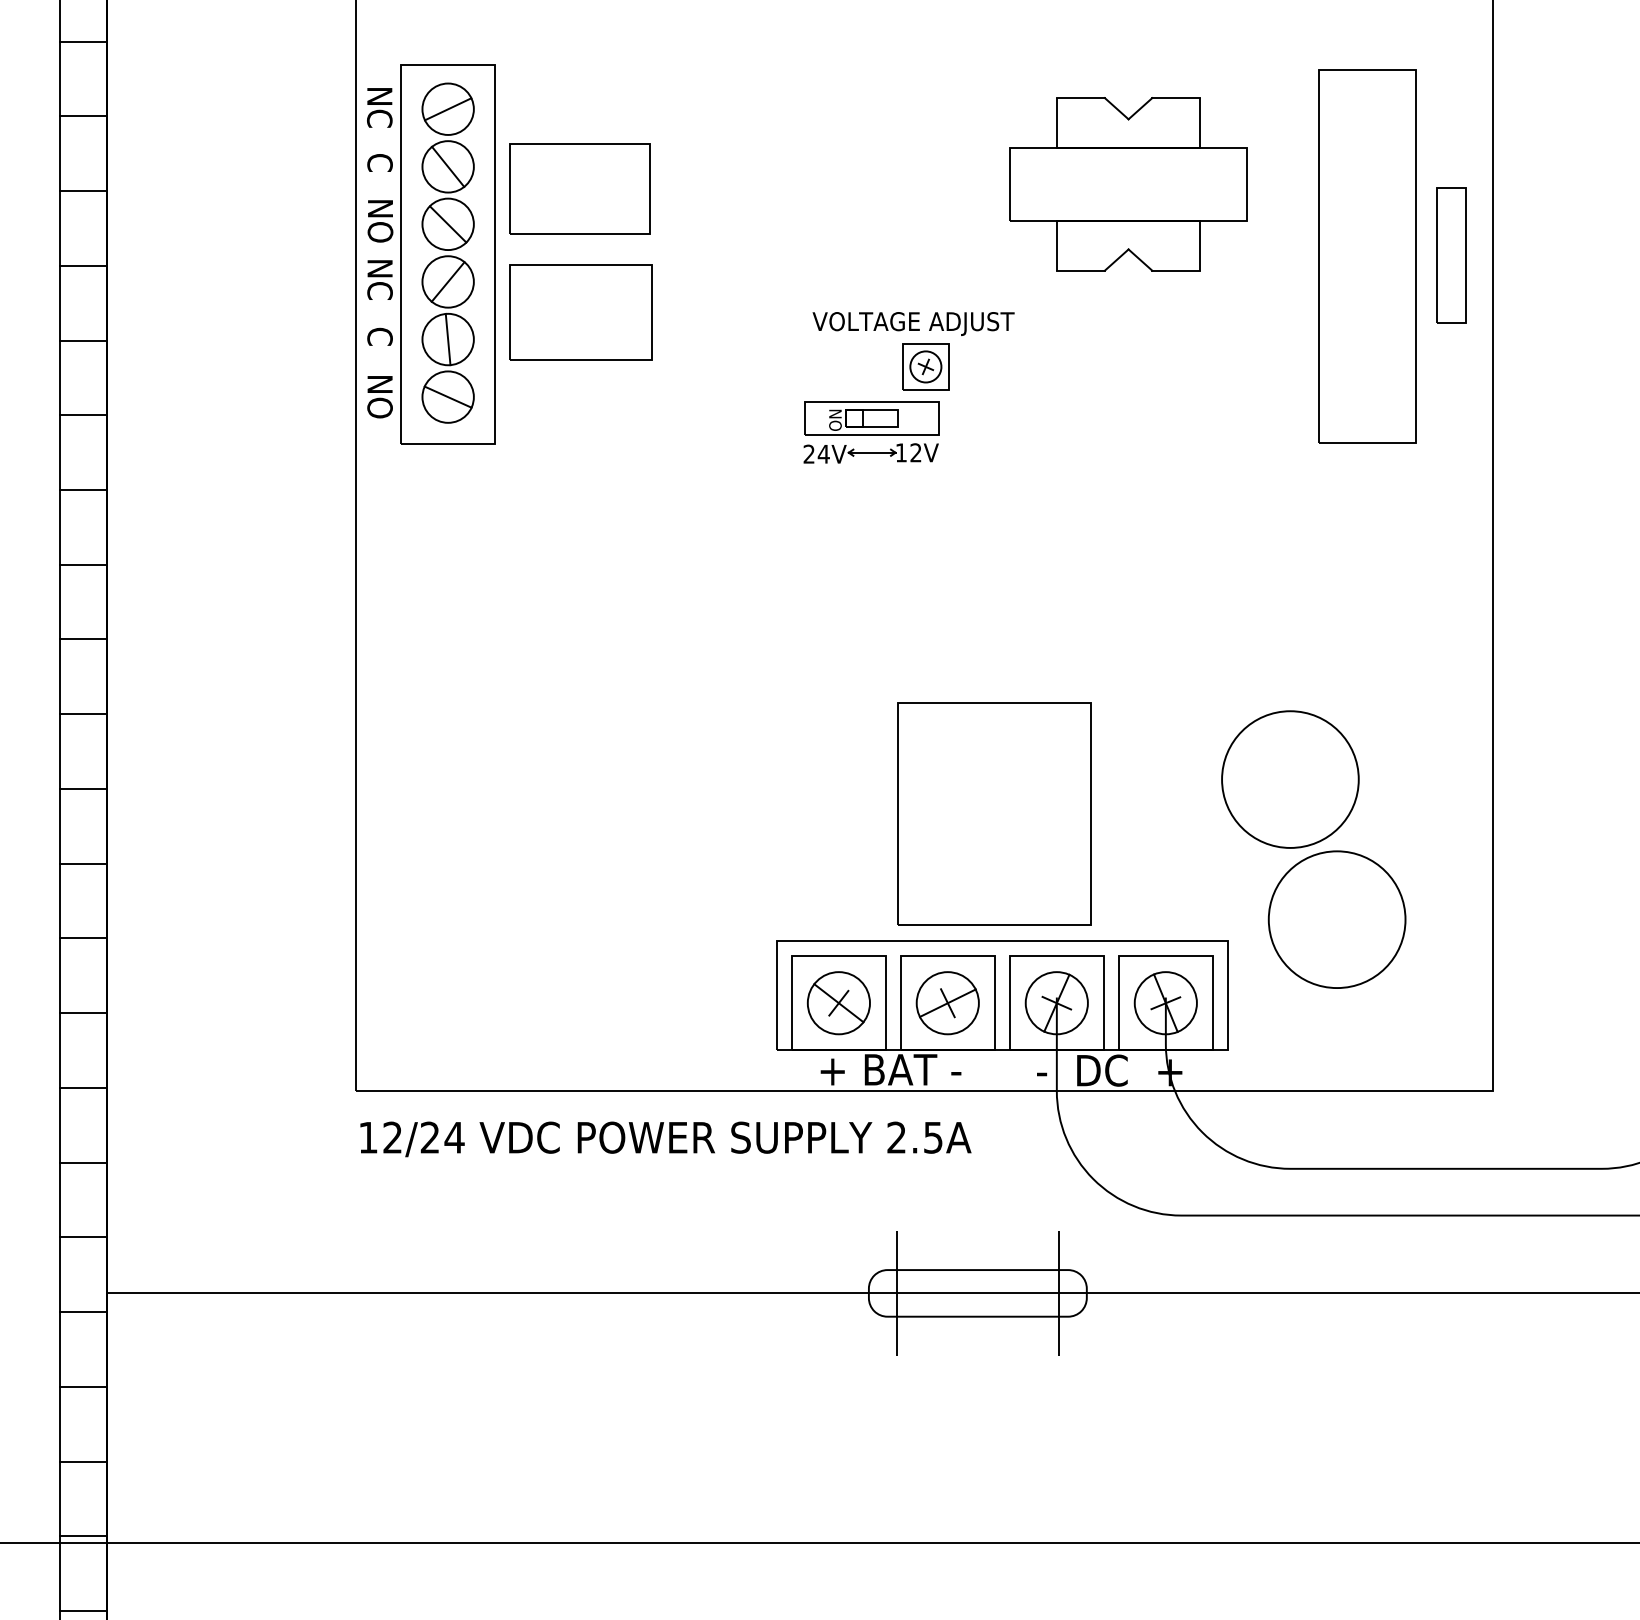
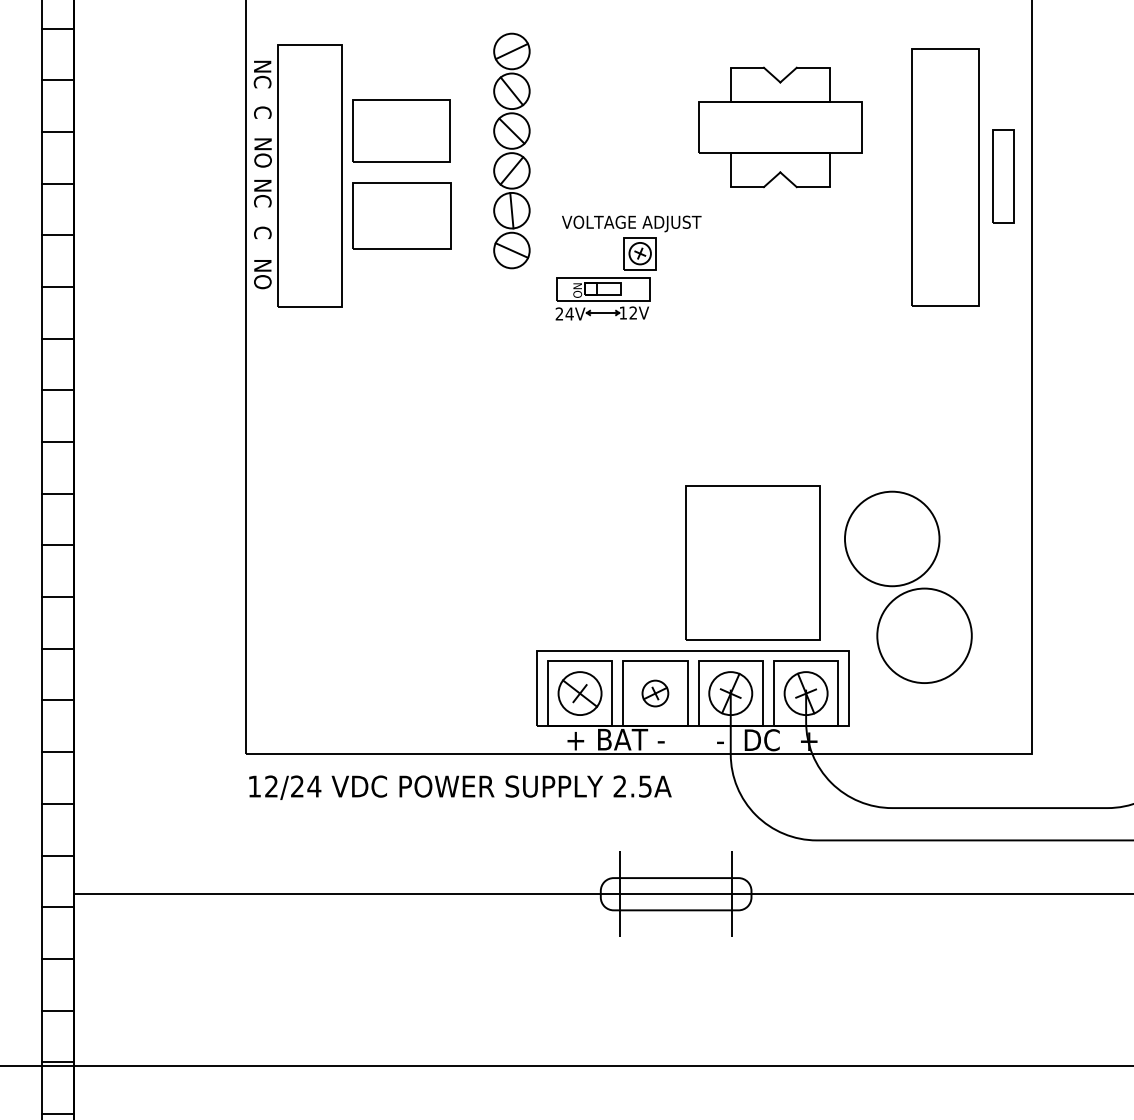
part: (447, 252) -> (511, 150), moved
part: (994, 813) -> (752, 562), moved
part: (947, 1003) -> (655, 693), size x0.6

